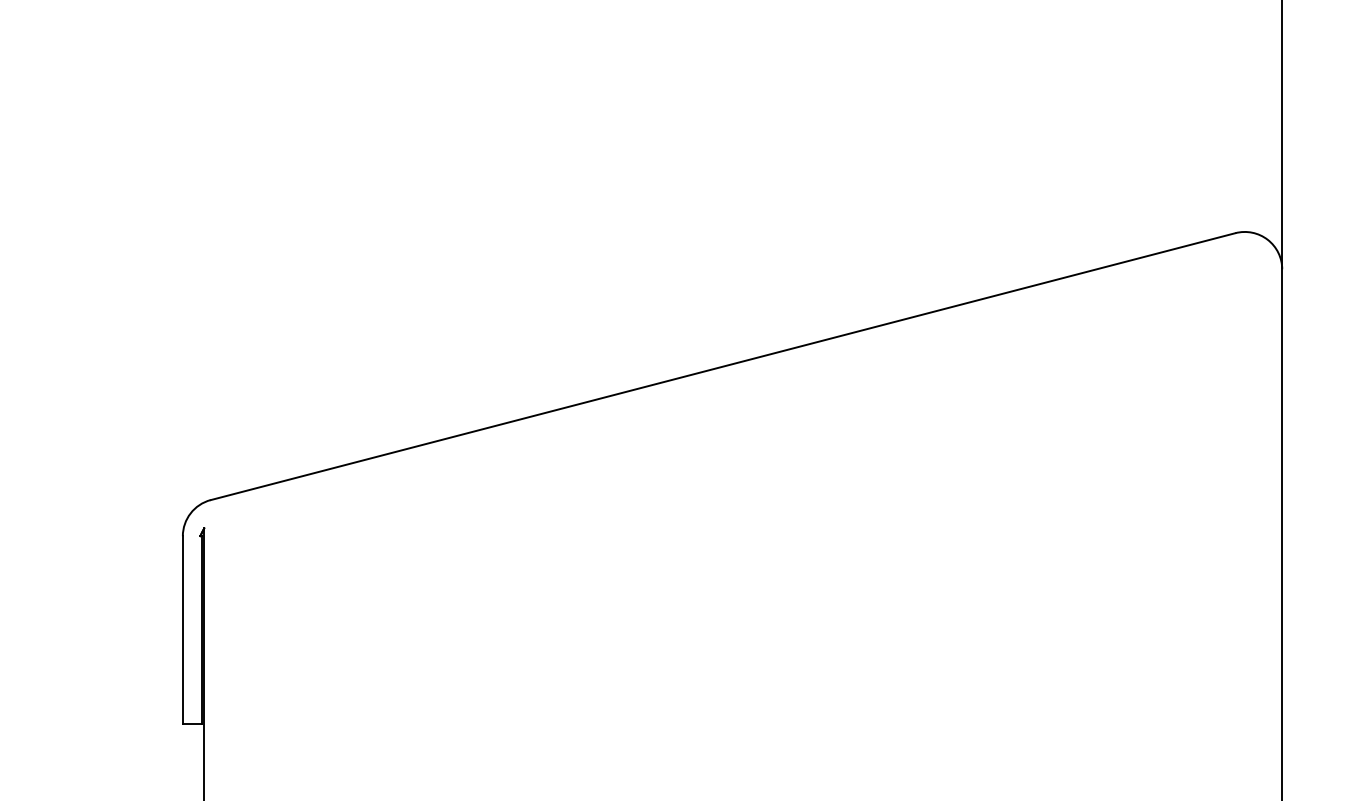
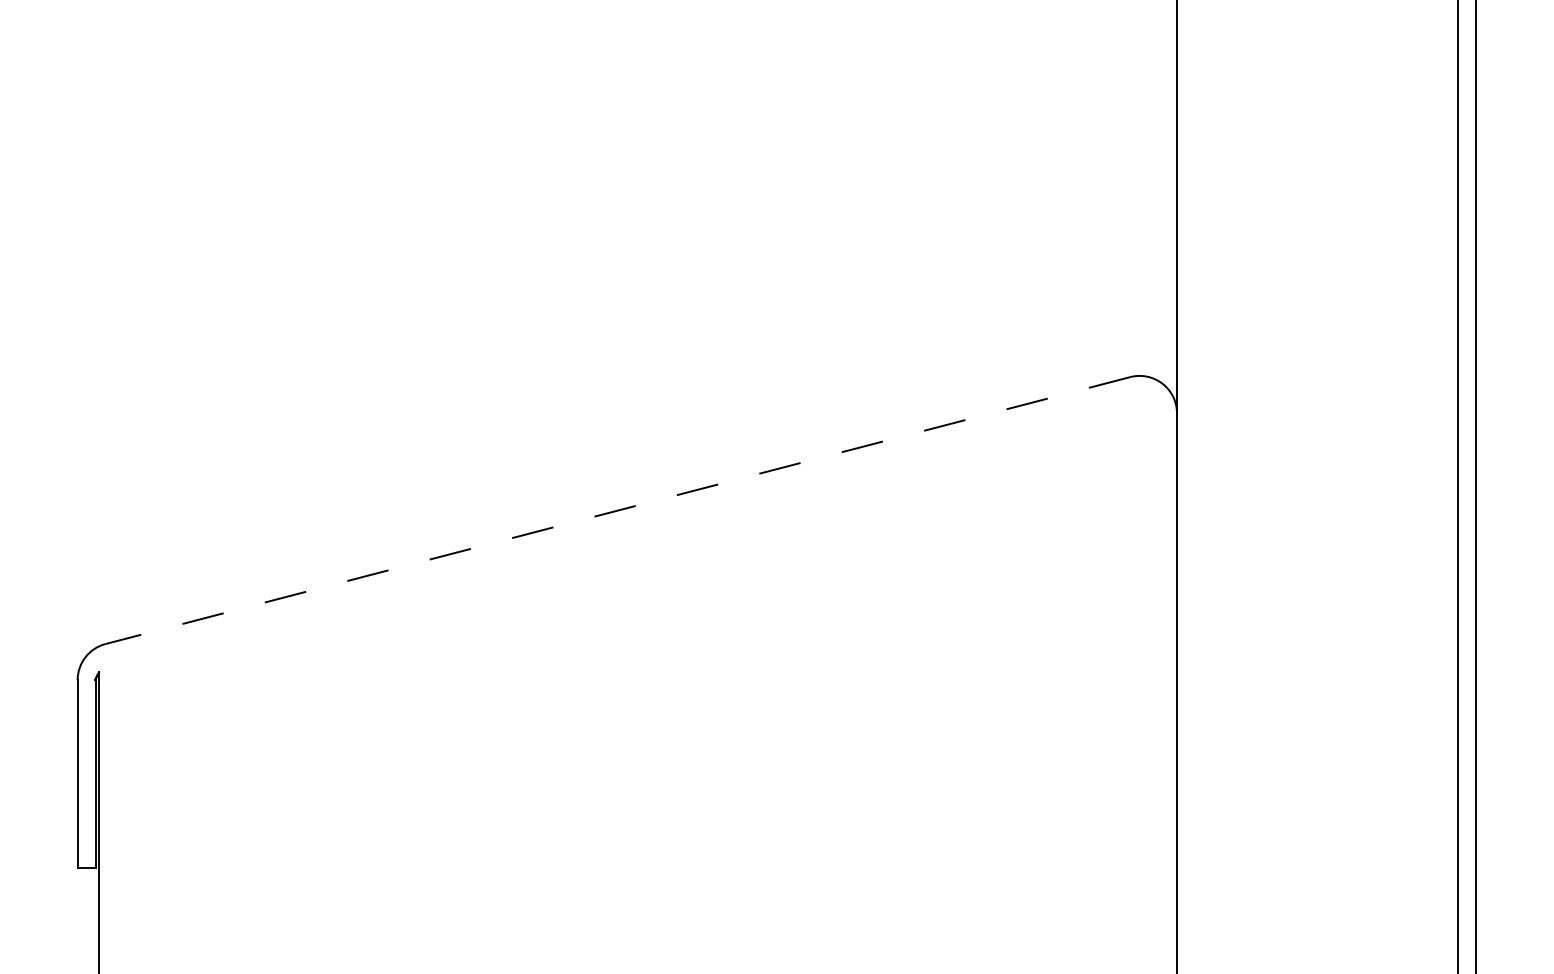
line: (722, 366) -> (617, 510), solid -> dashed

